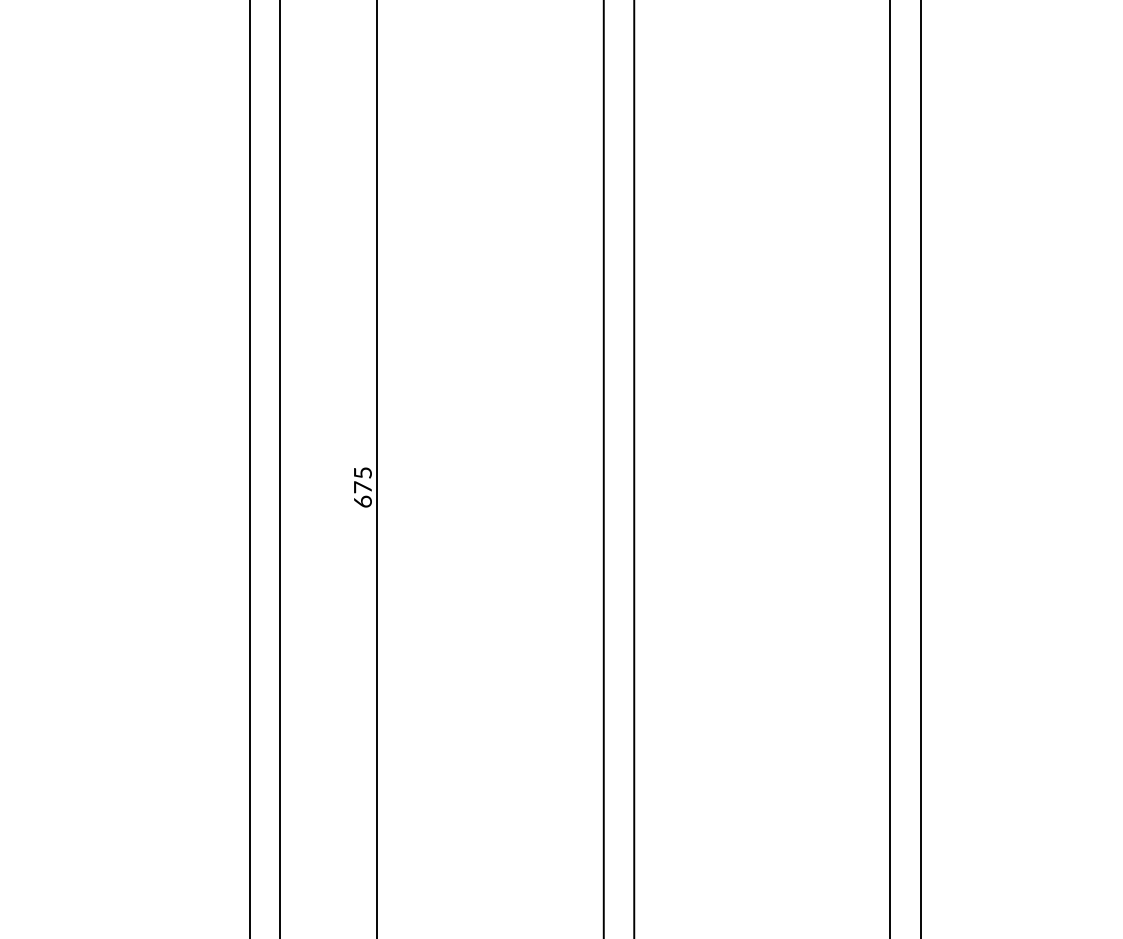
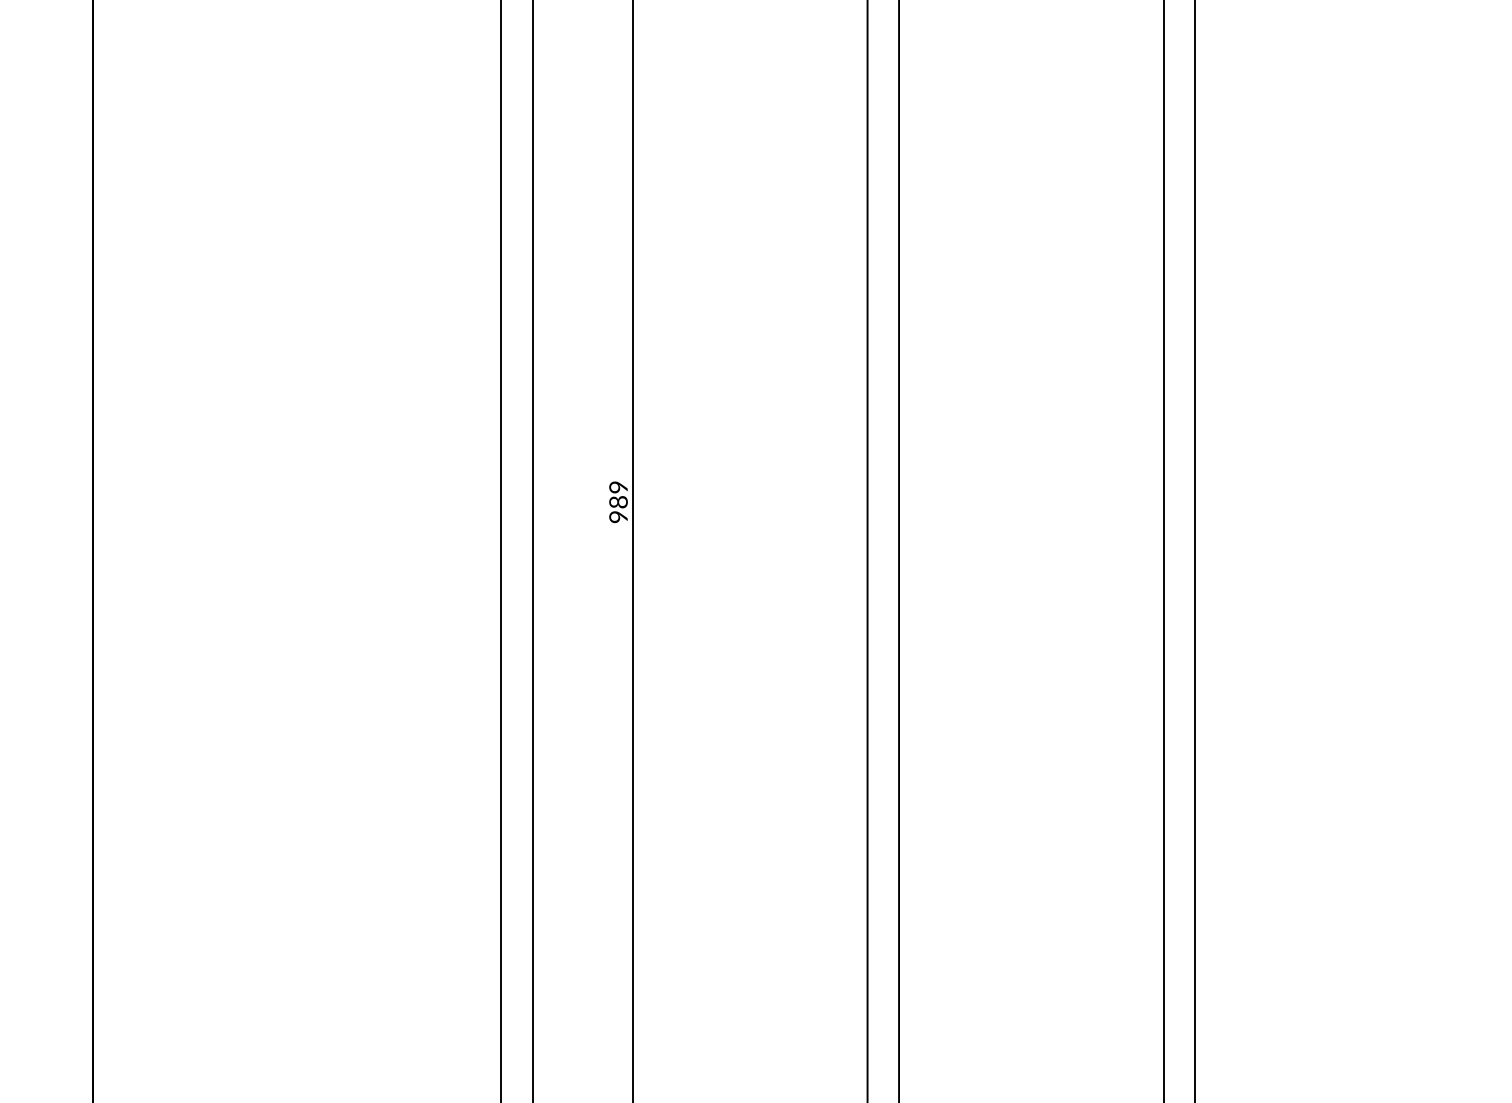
text: (362, 487) -> (618, 502), 675 -> 989

